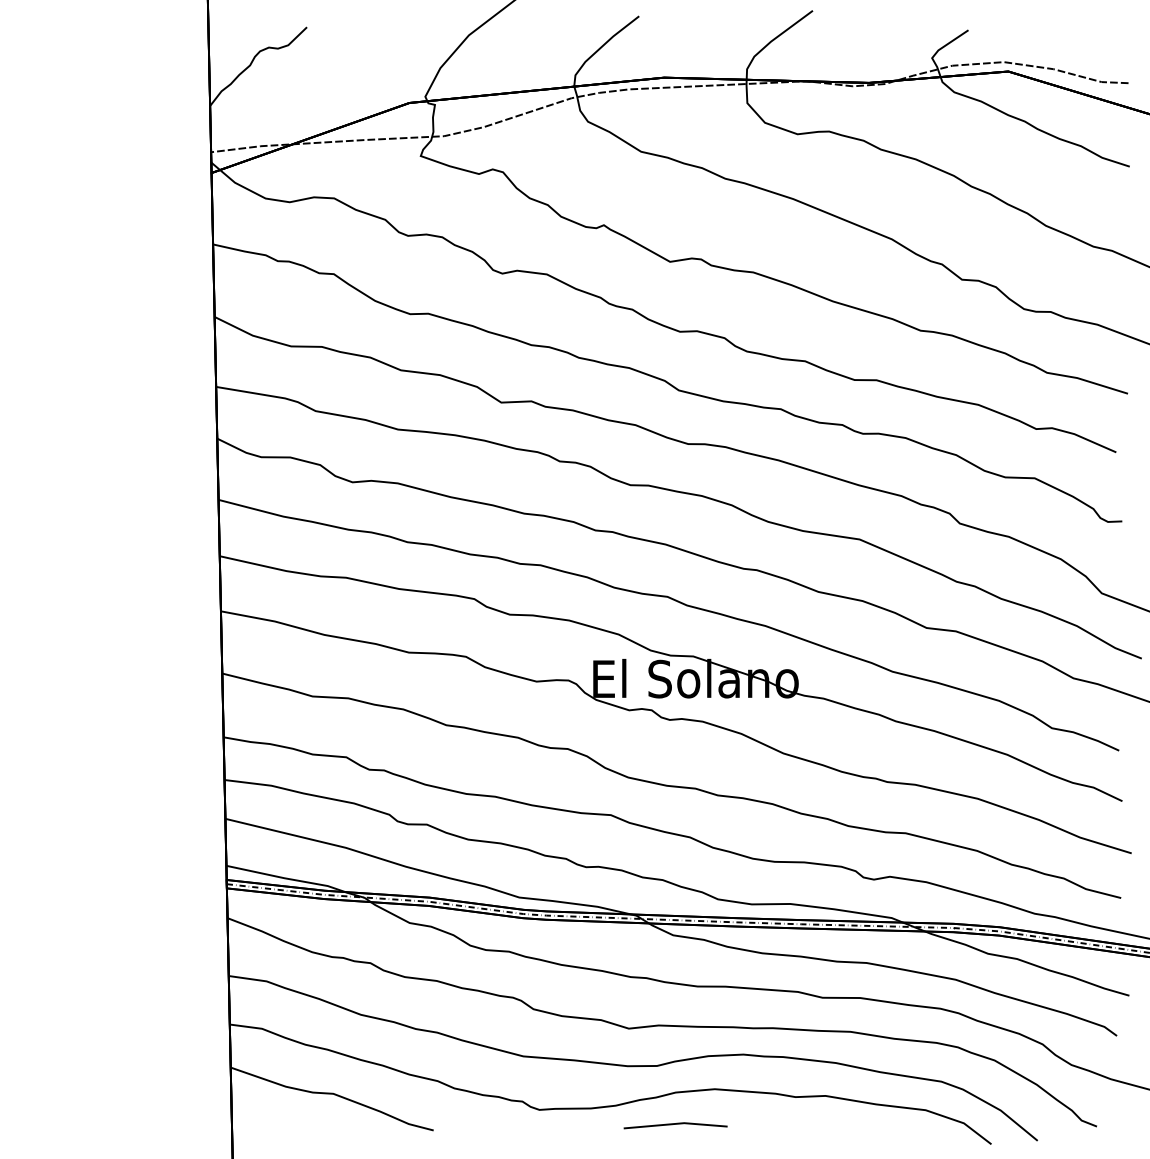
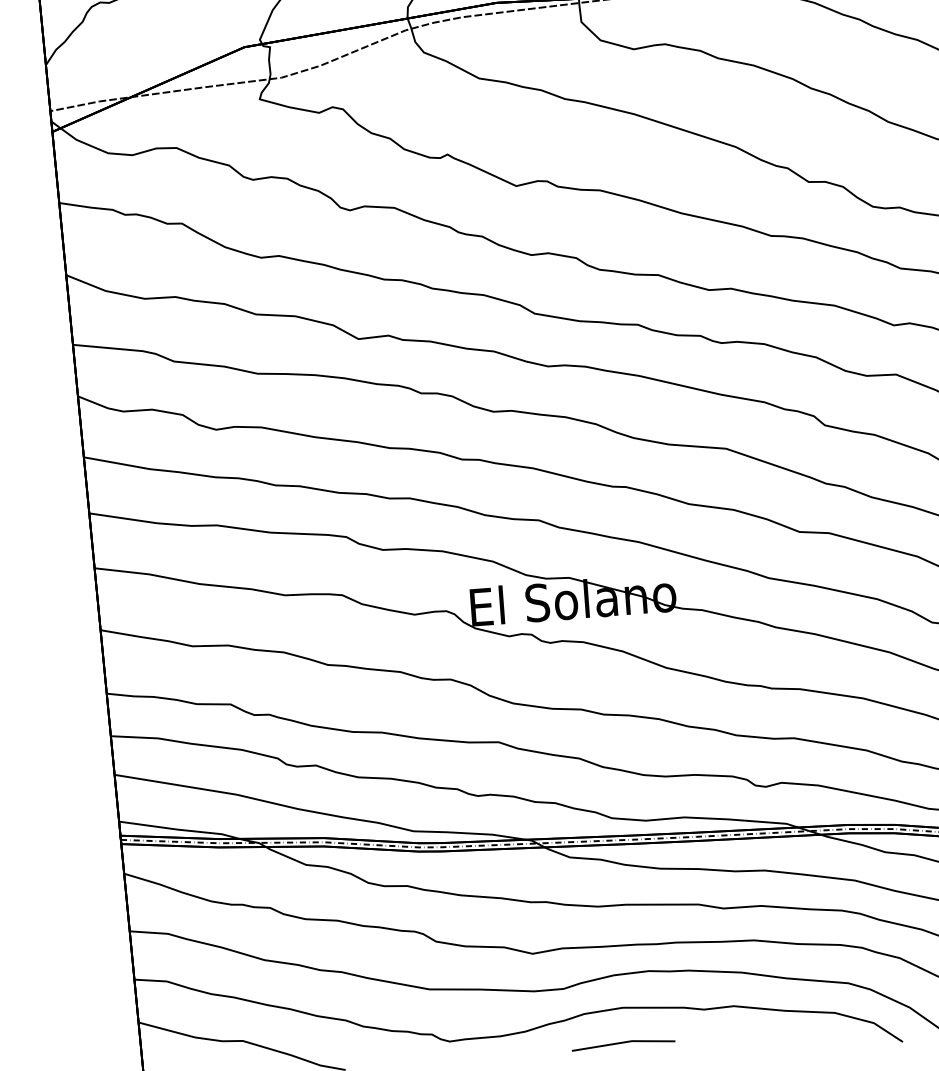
line: (675, 1124) -> (623, 1043), moved

